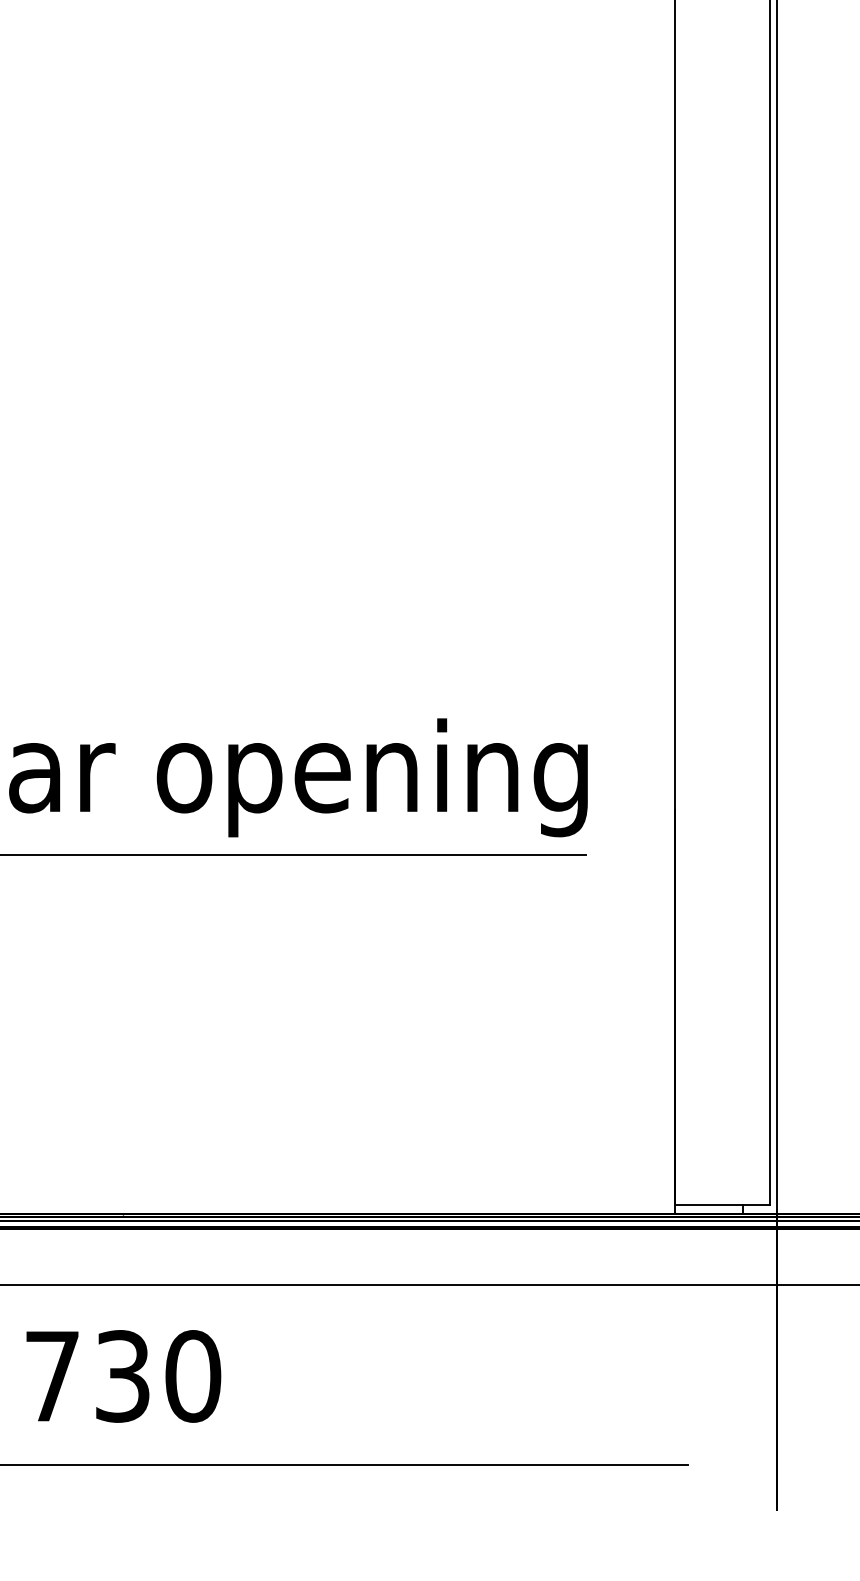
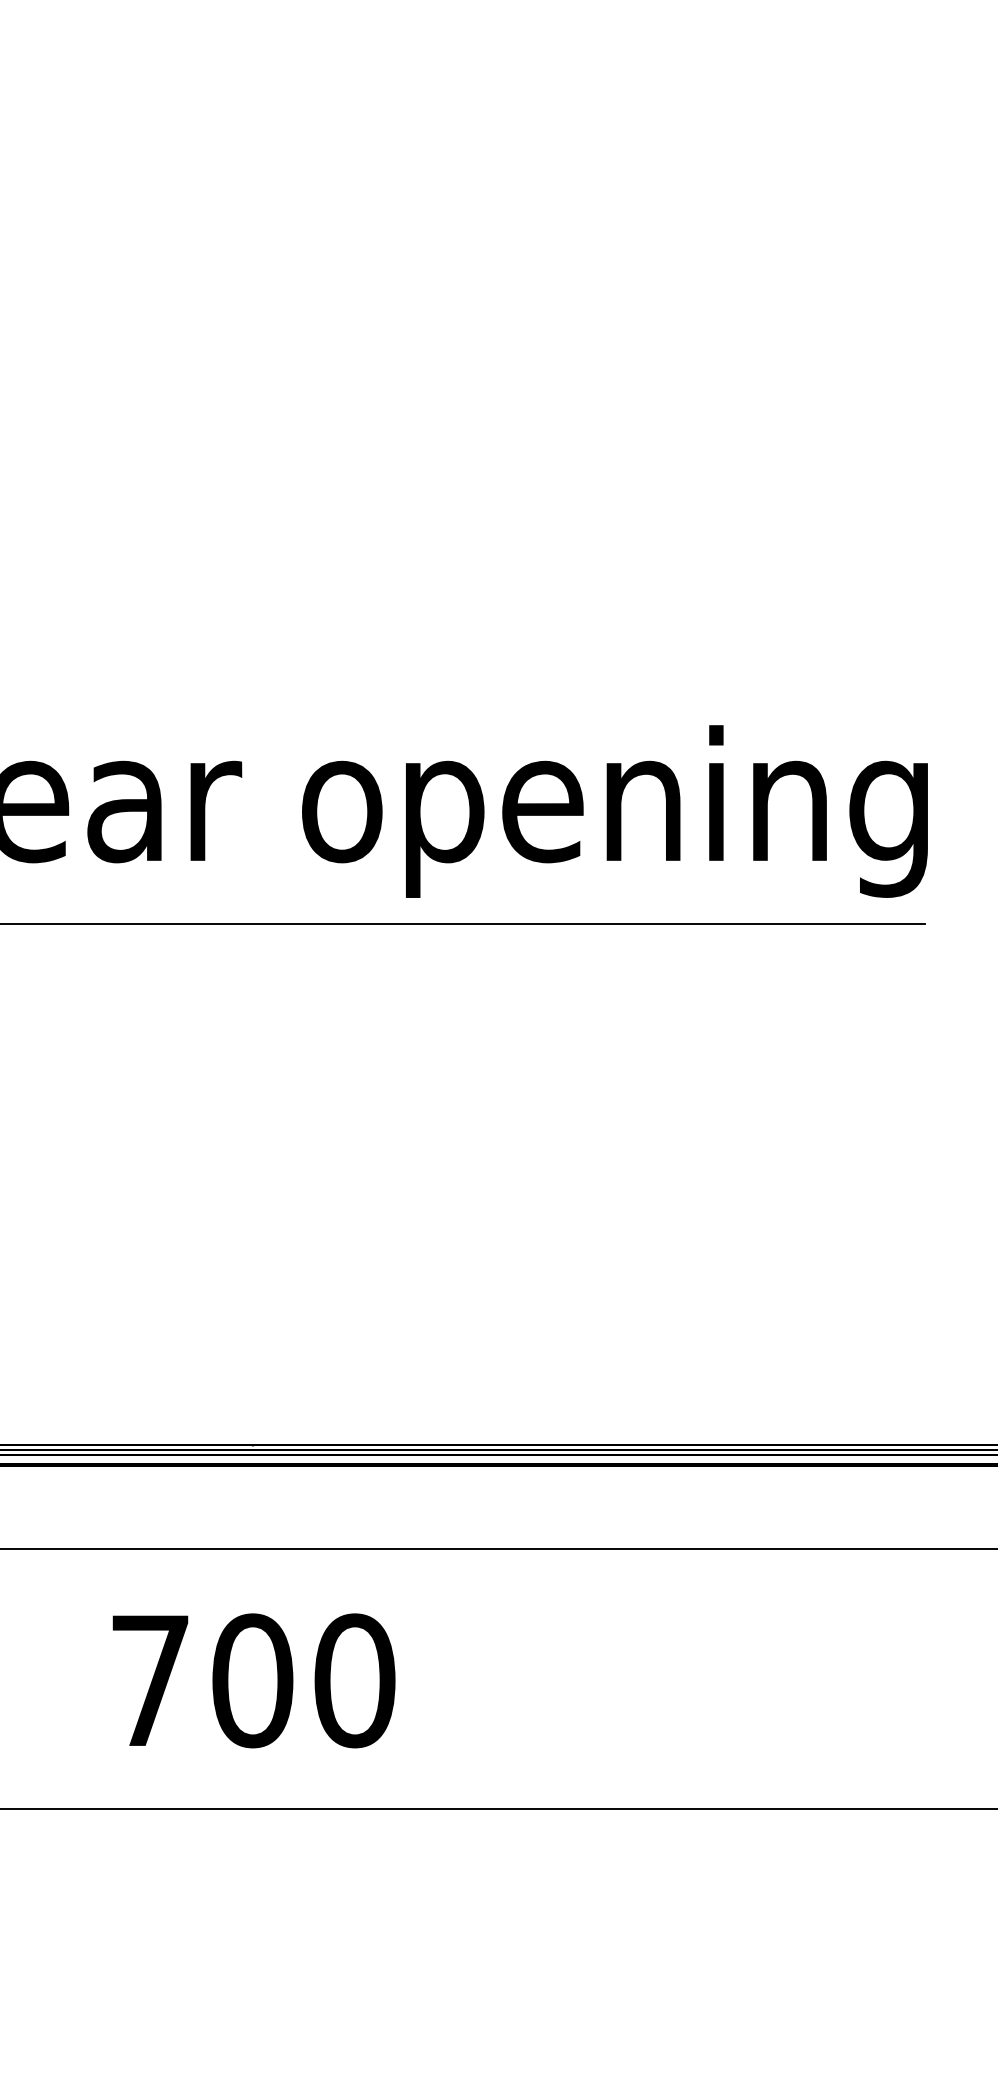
text: (122, 1376) -> (252, 1680), 730 -> 700

